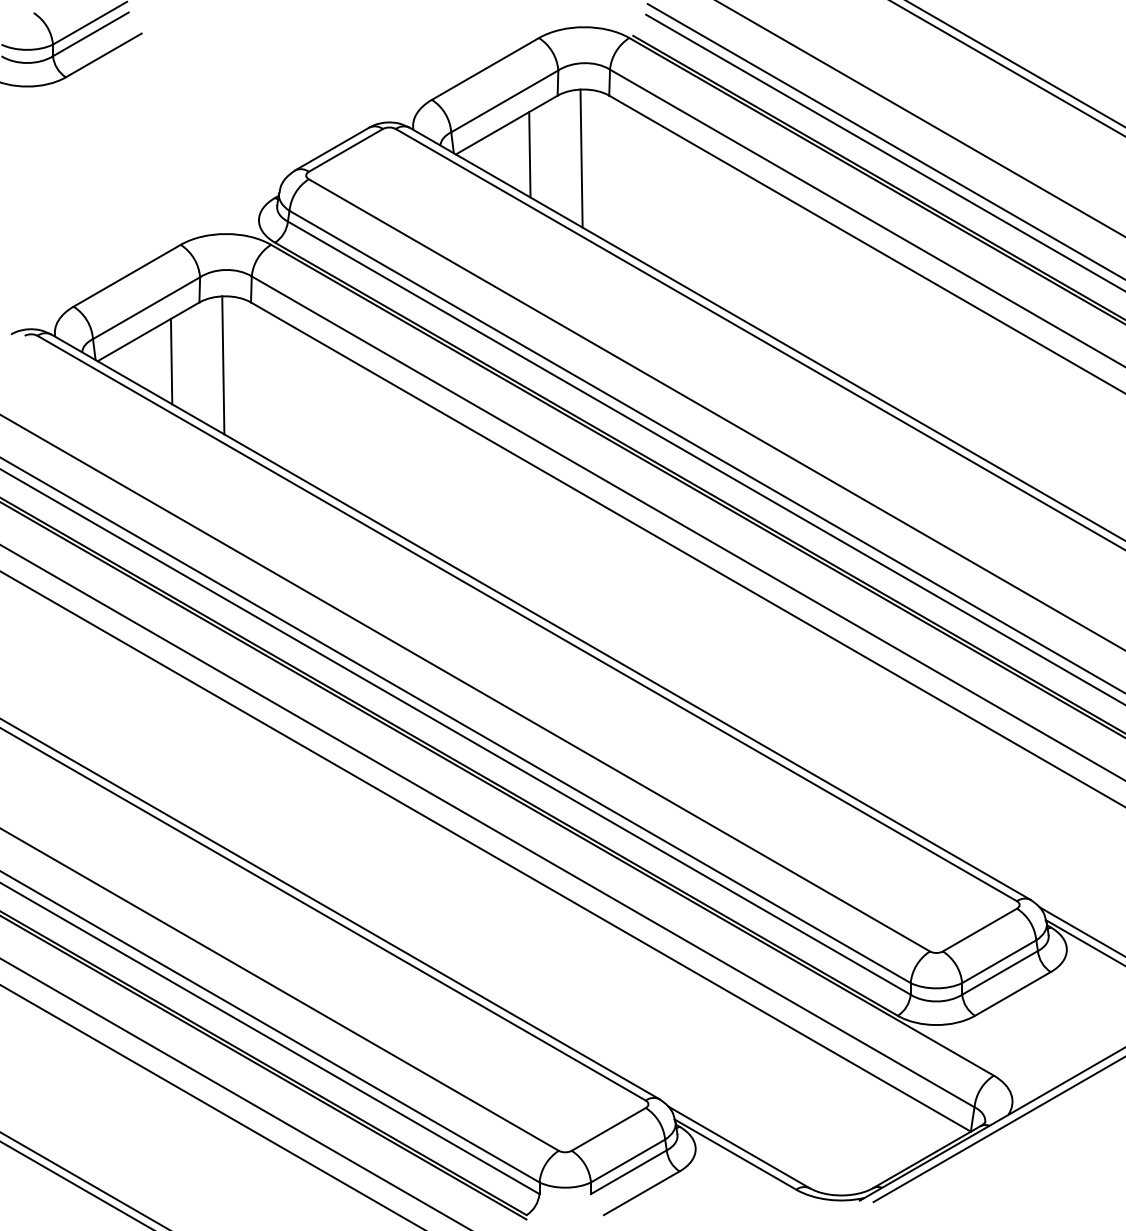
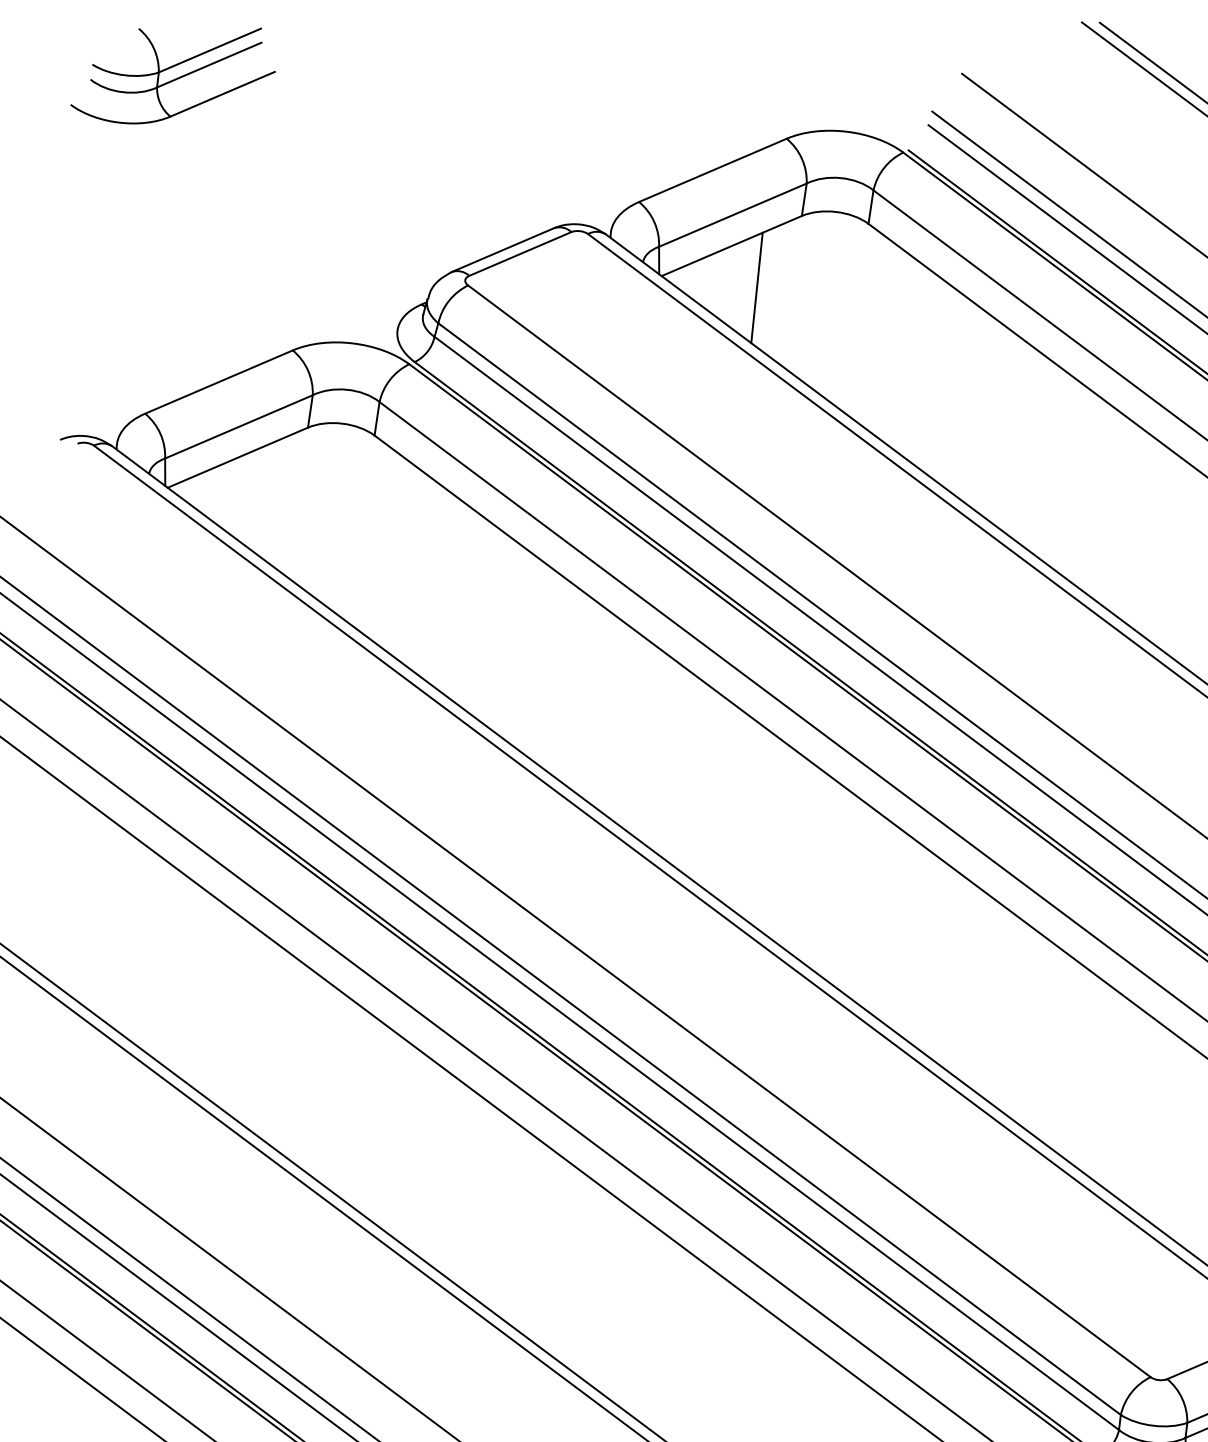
line: (581, 158) -> (823, 300), removed
line: (171, 361) -> (262, 499), removed
line: (223, 365) -> (329, 512), removed

